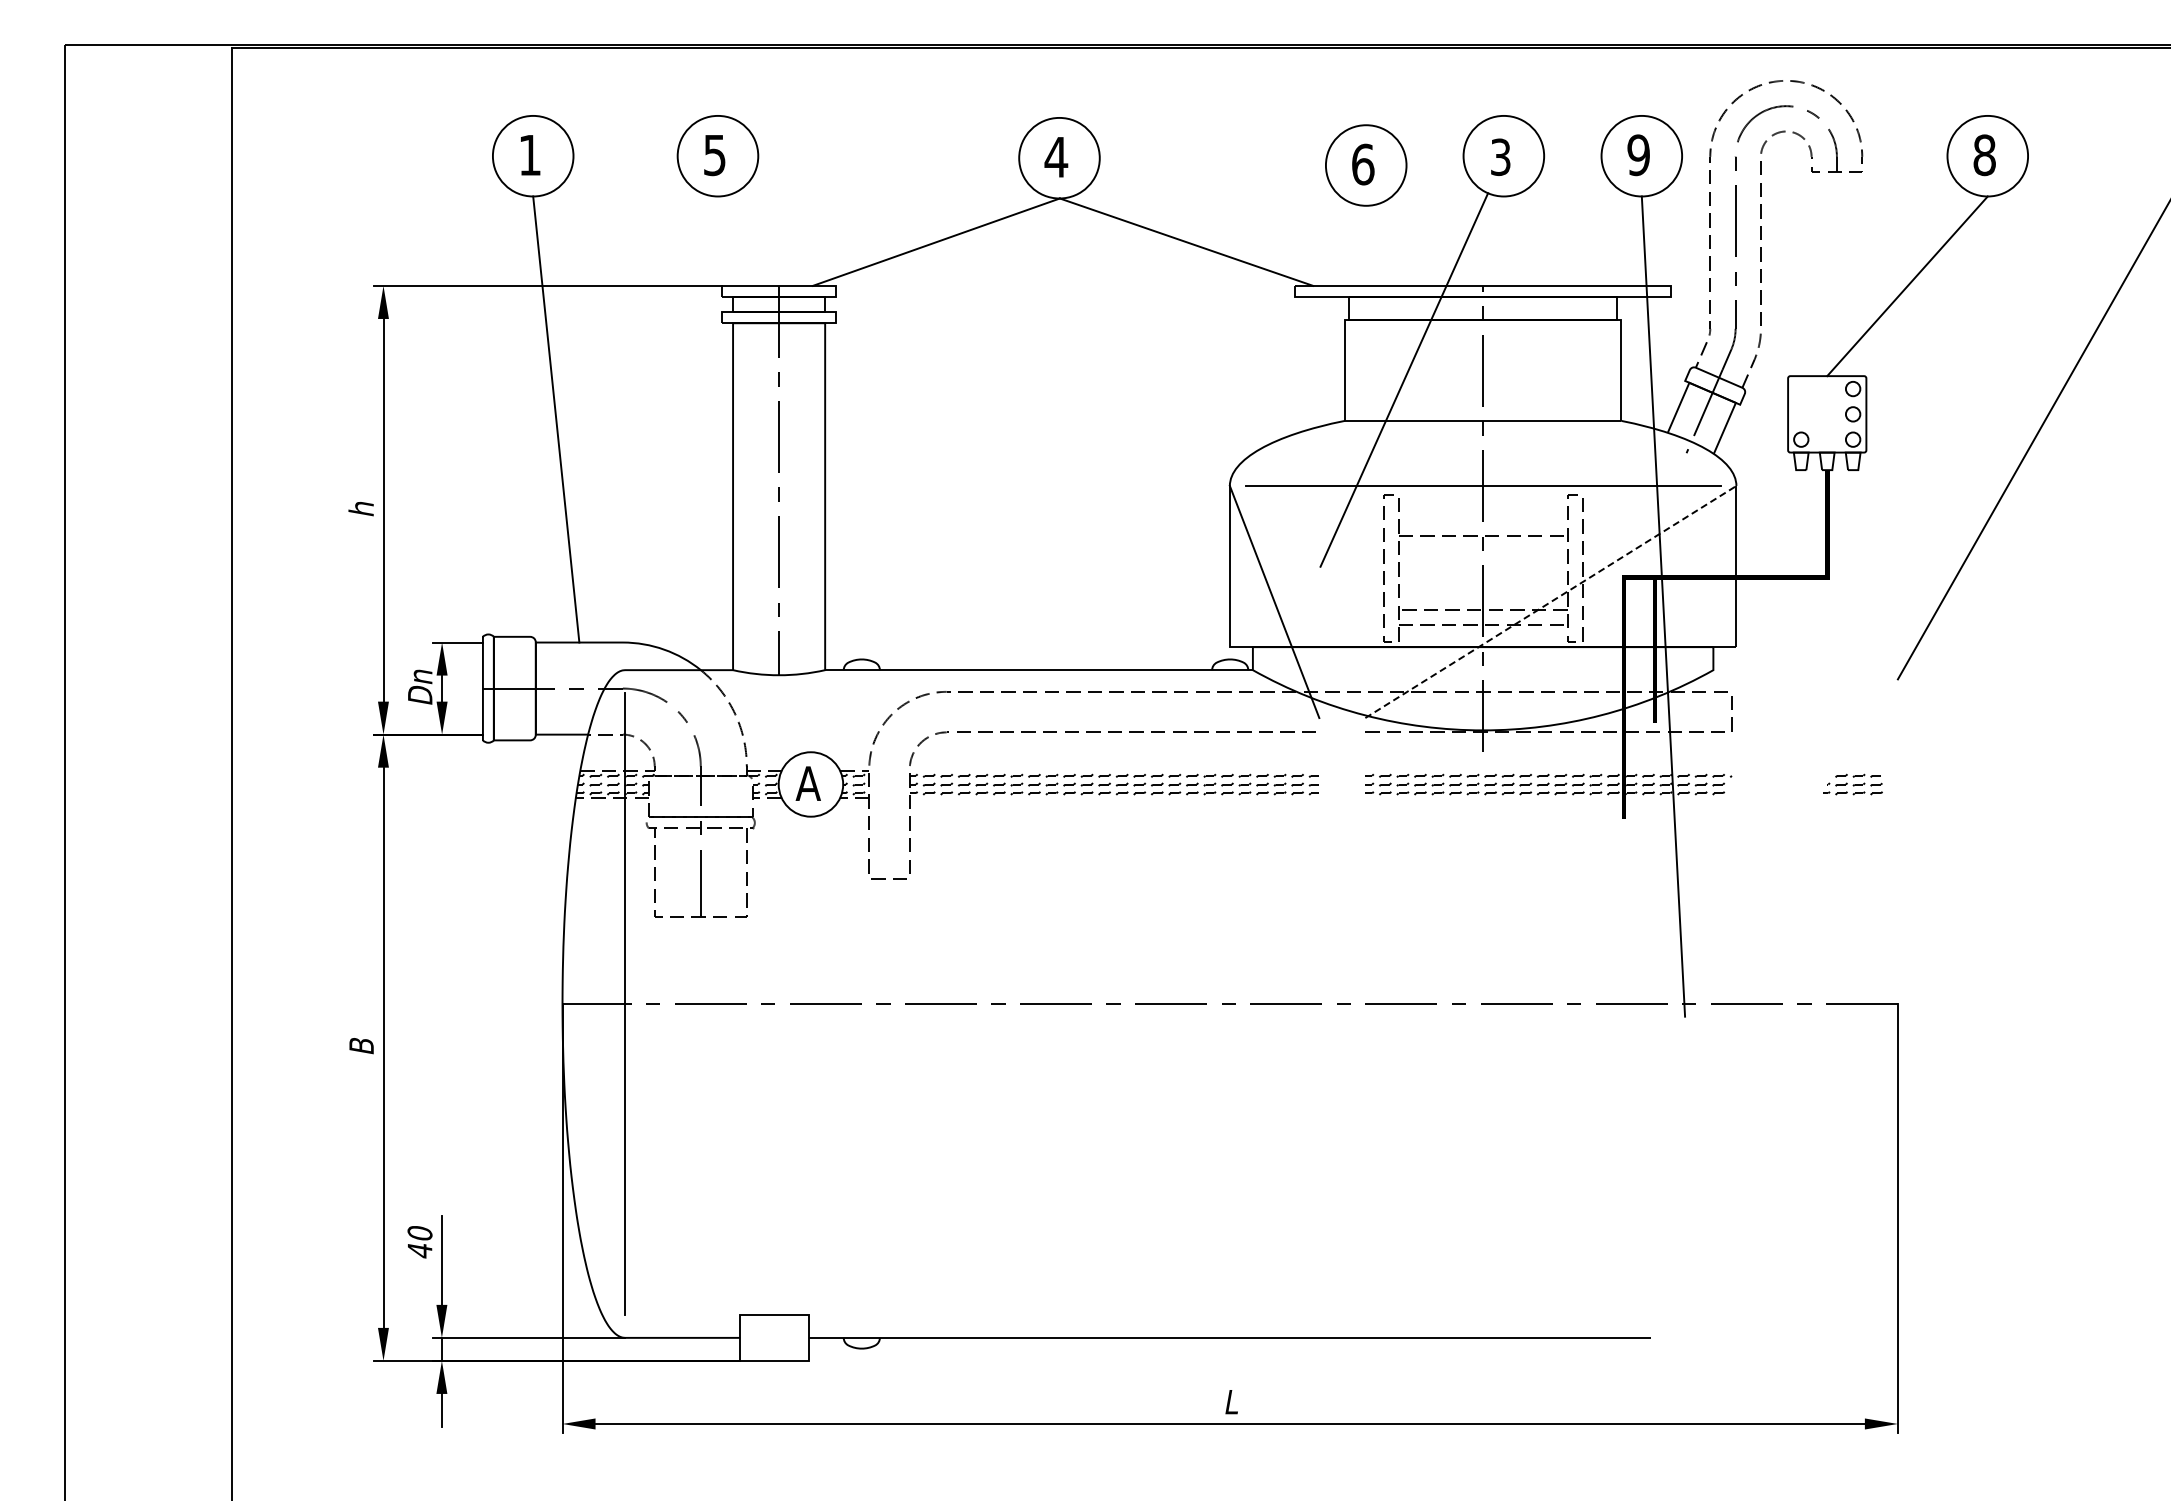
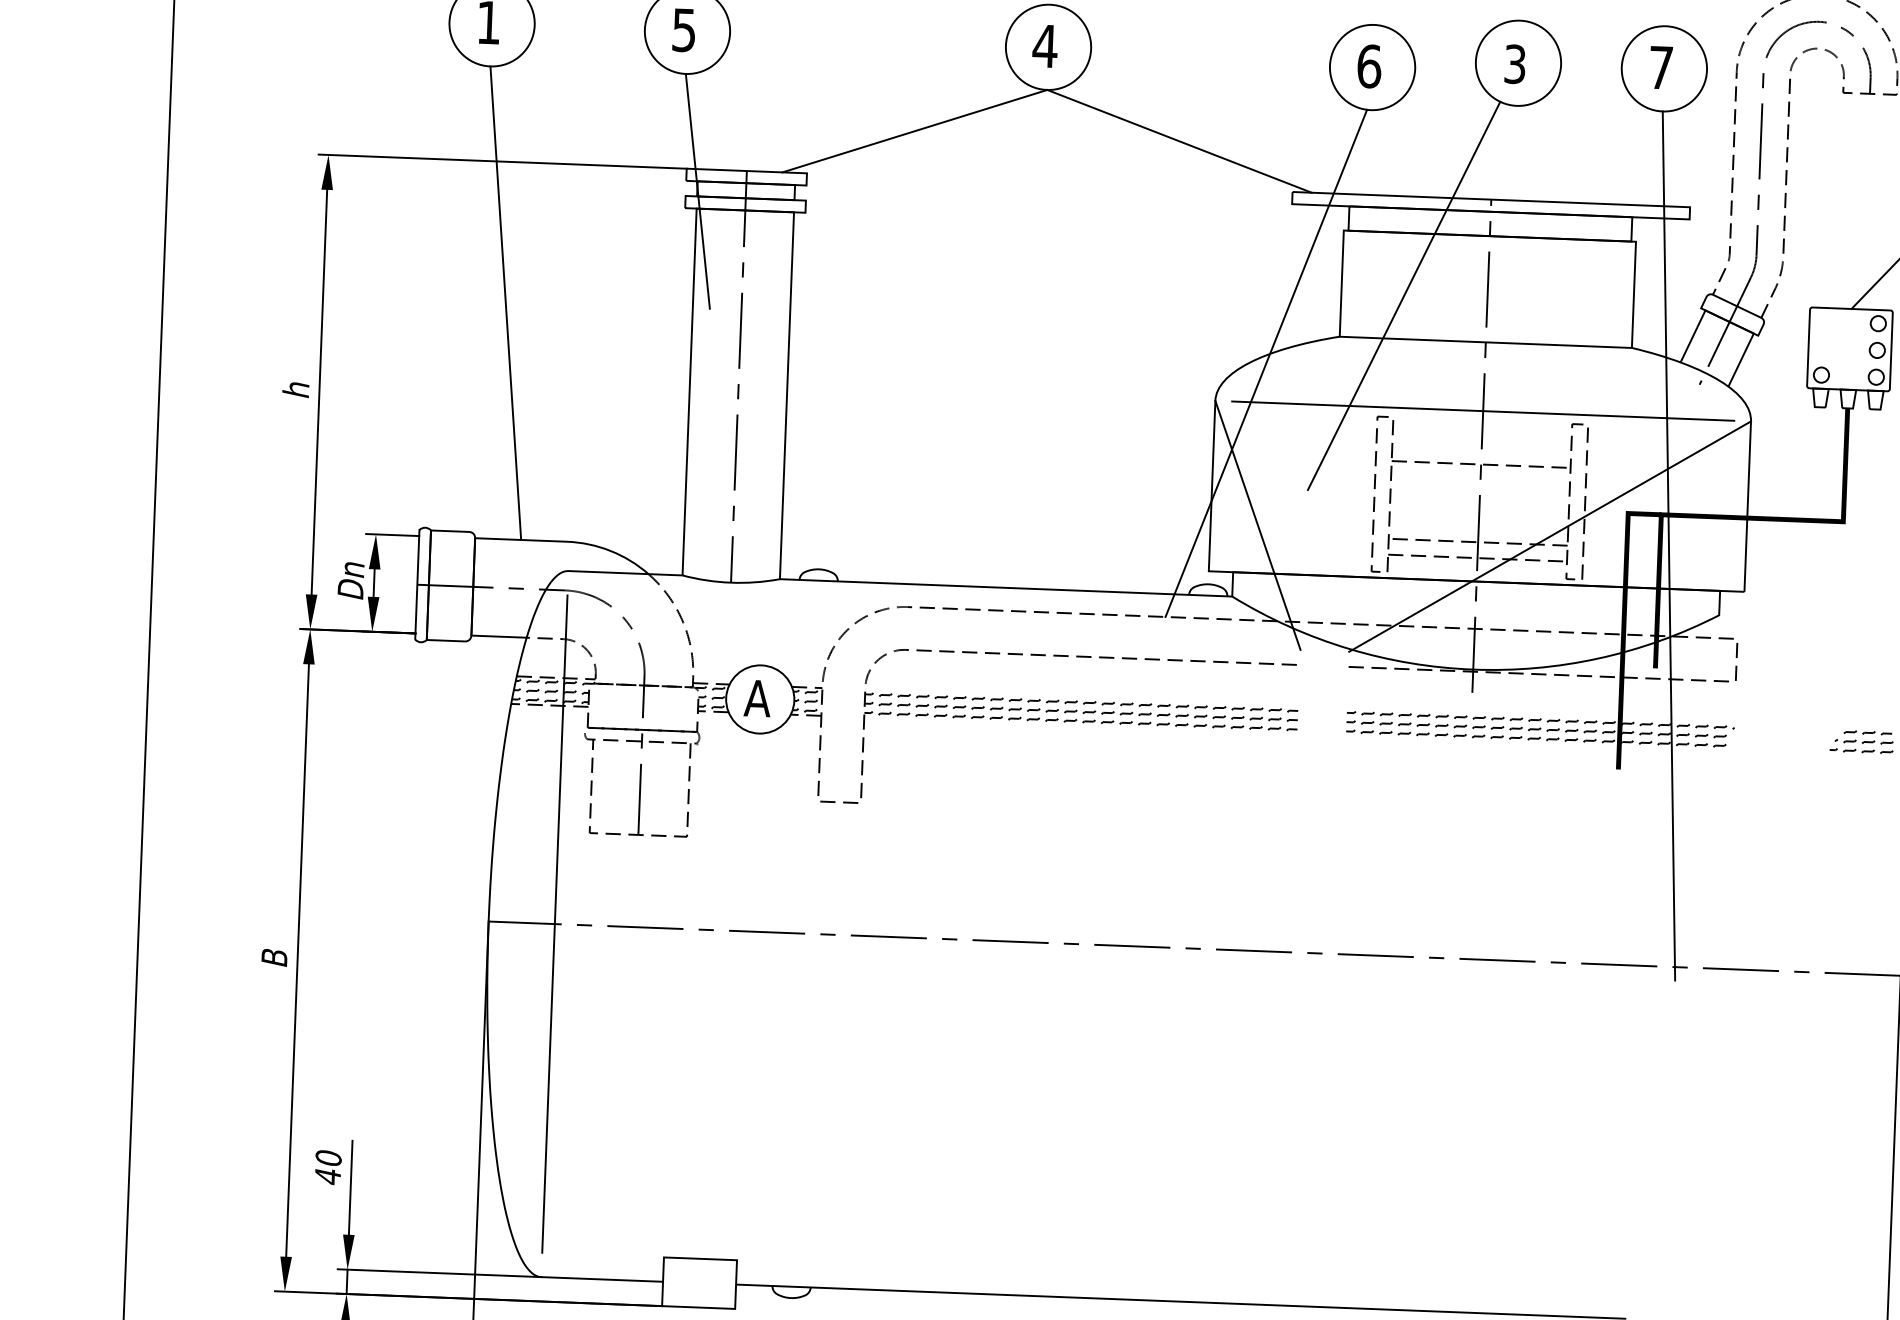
text: (1638, 155) -> (1660, 68), 9 -> 7
line: (733, 306) -> (697, 190), added
line: (1276, 448) -> (1266, 363), added
line: (1550, 602) -> (1549, 537), dashed -> solid

